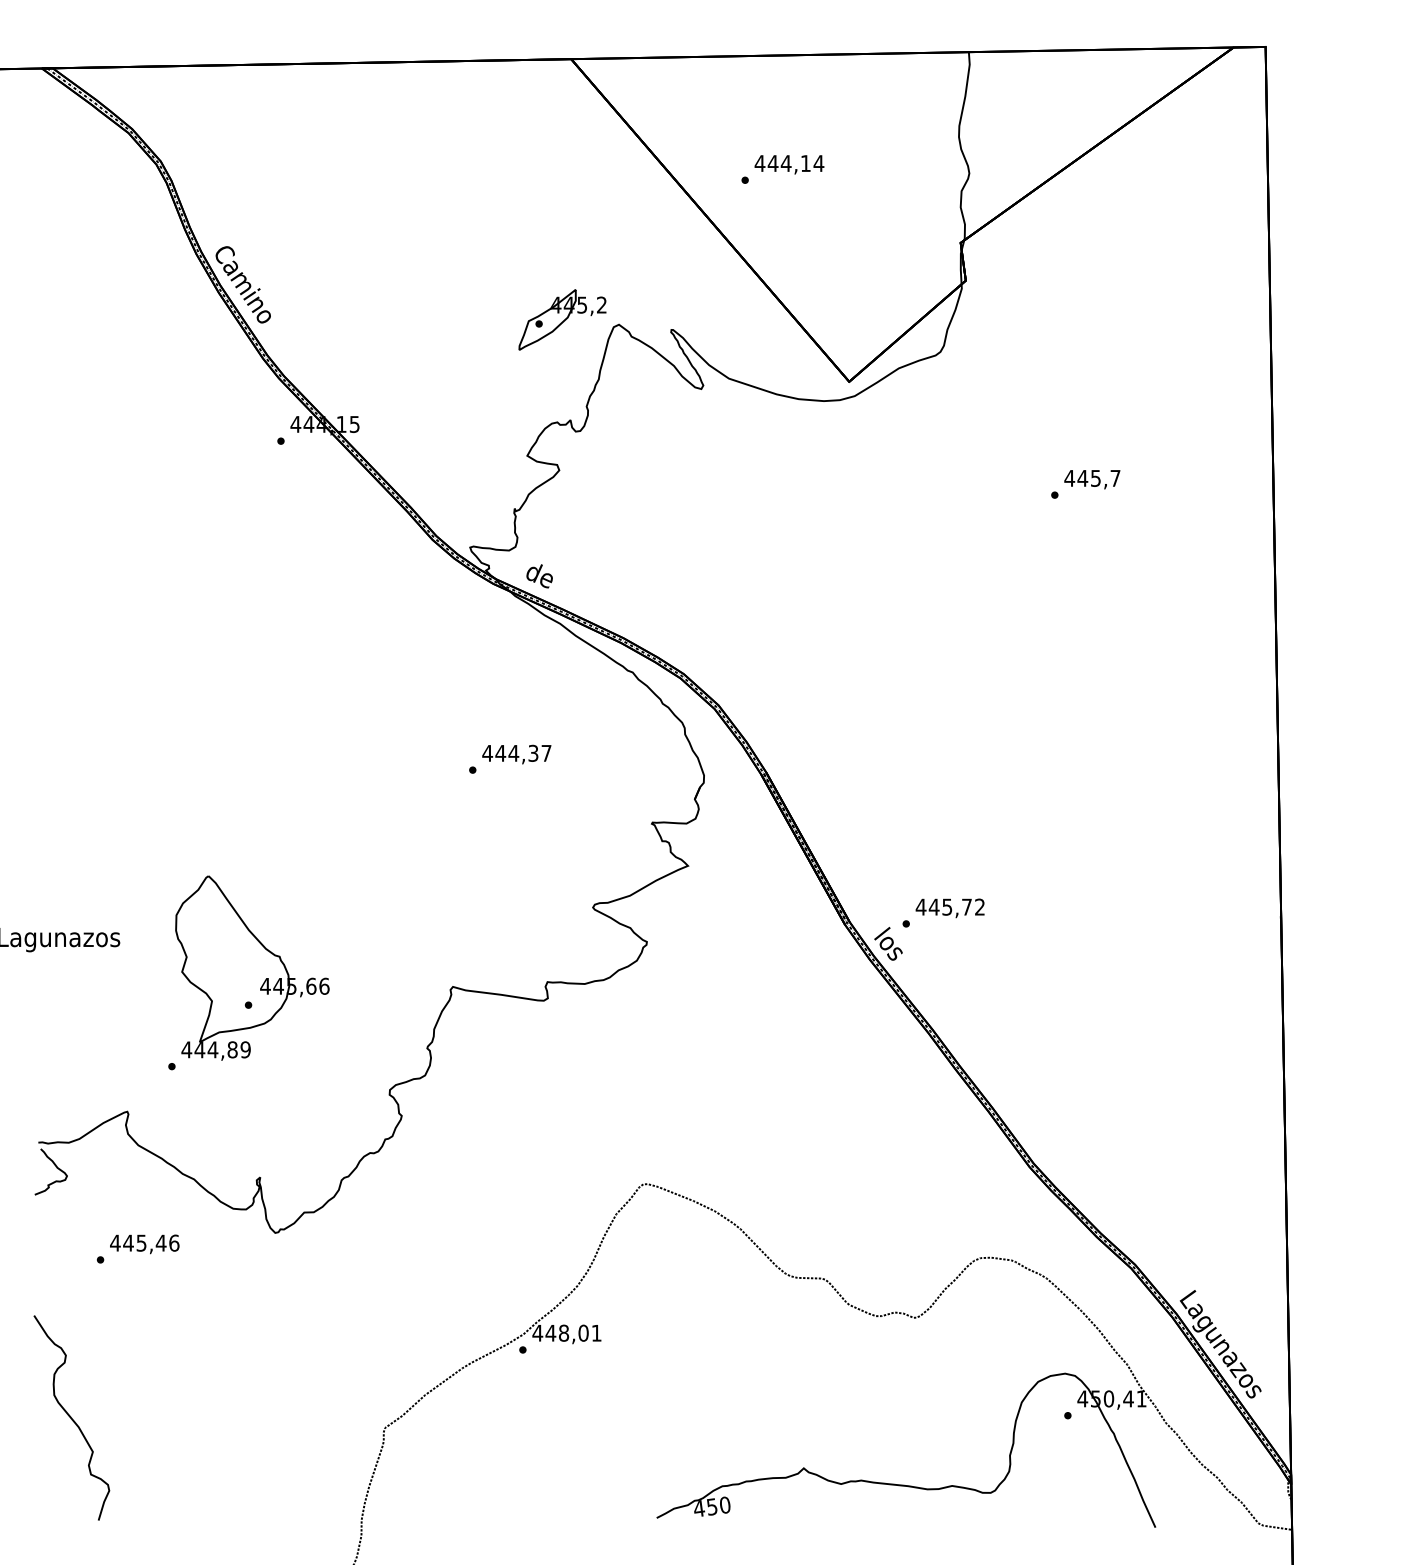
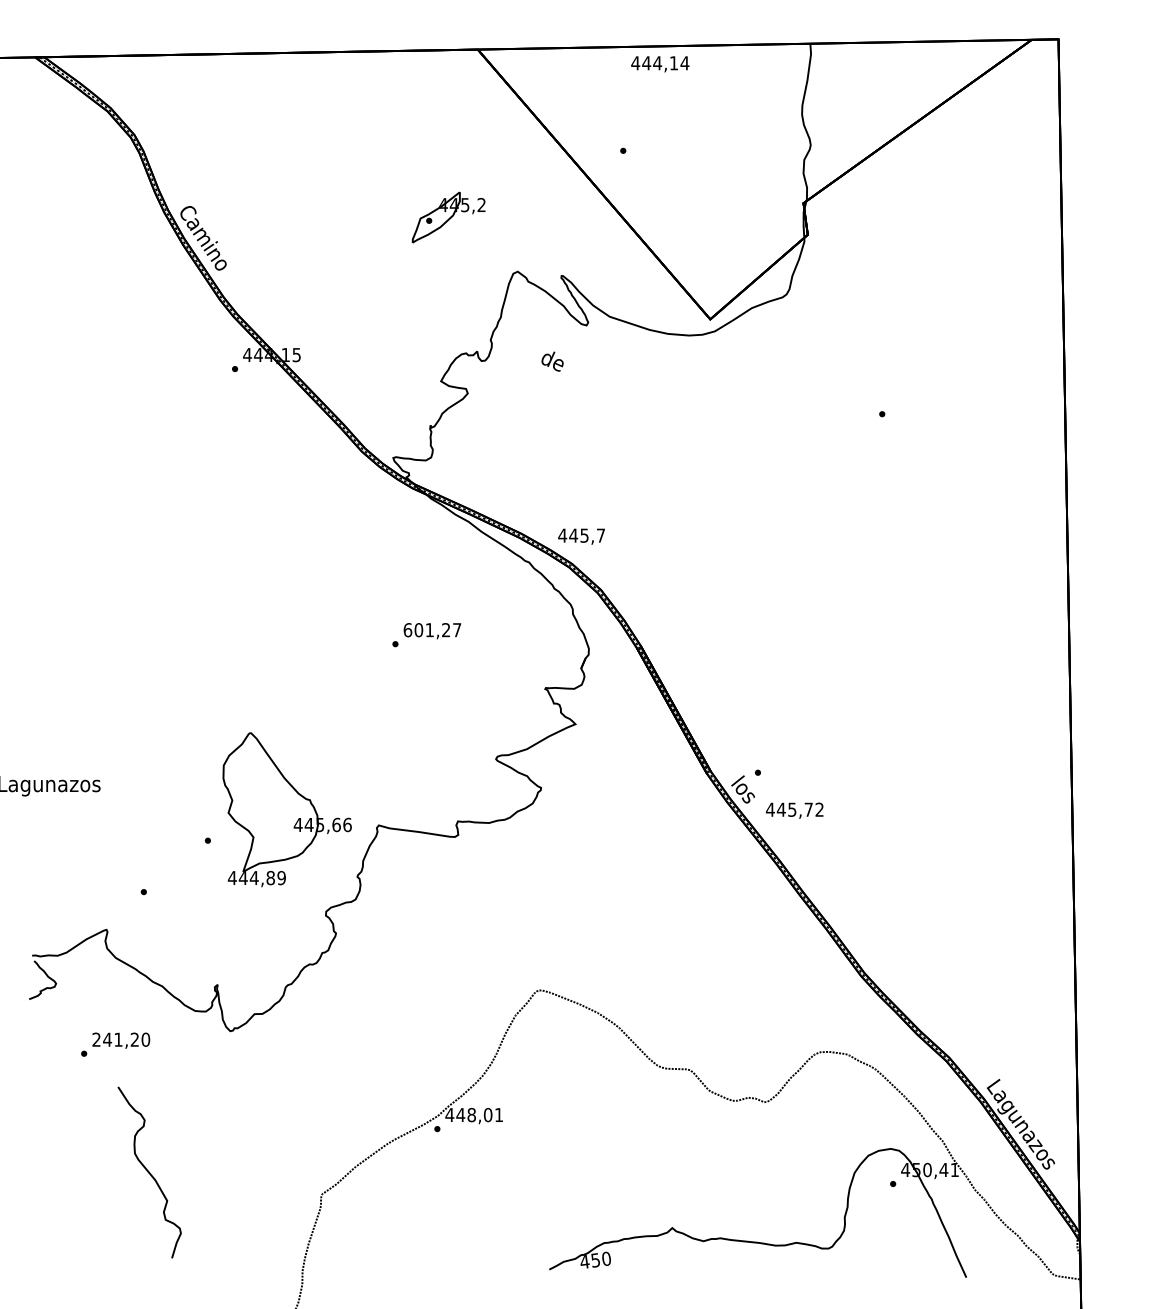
text: (789, 164) -> (660, 64), moved
part: (562, 319) -> (448, 217), moved
text: (1092, 479) -> (581, 536), moved
text: (539, 576) -> (552, 361), moved
text: (510, 752) -> (427, 629), 444,37 -> 601,27
text: (949, 908) -> (794, 810), moved
part: (252, 967) -> (287, 809), moved
text: (144, 1242) -> (120, 1039), 445,46 -> 241,20
curve: (71, 1417) -> (149, 1172), moved

